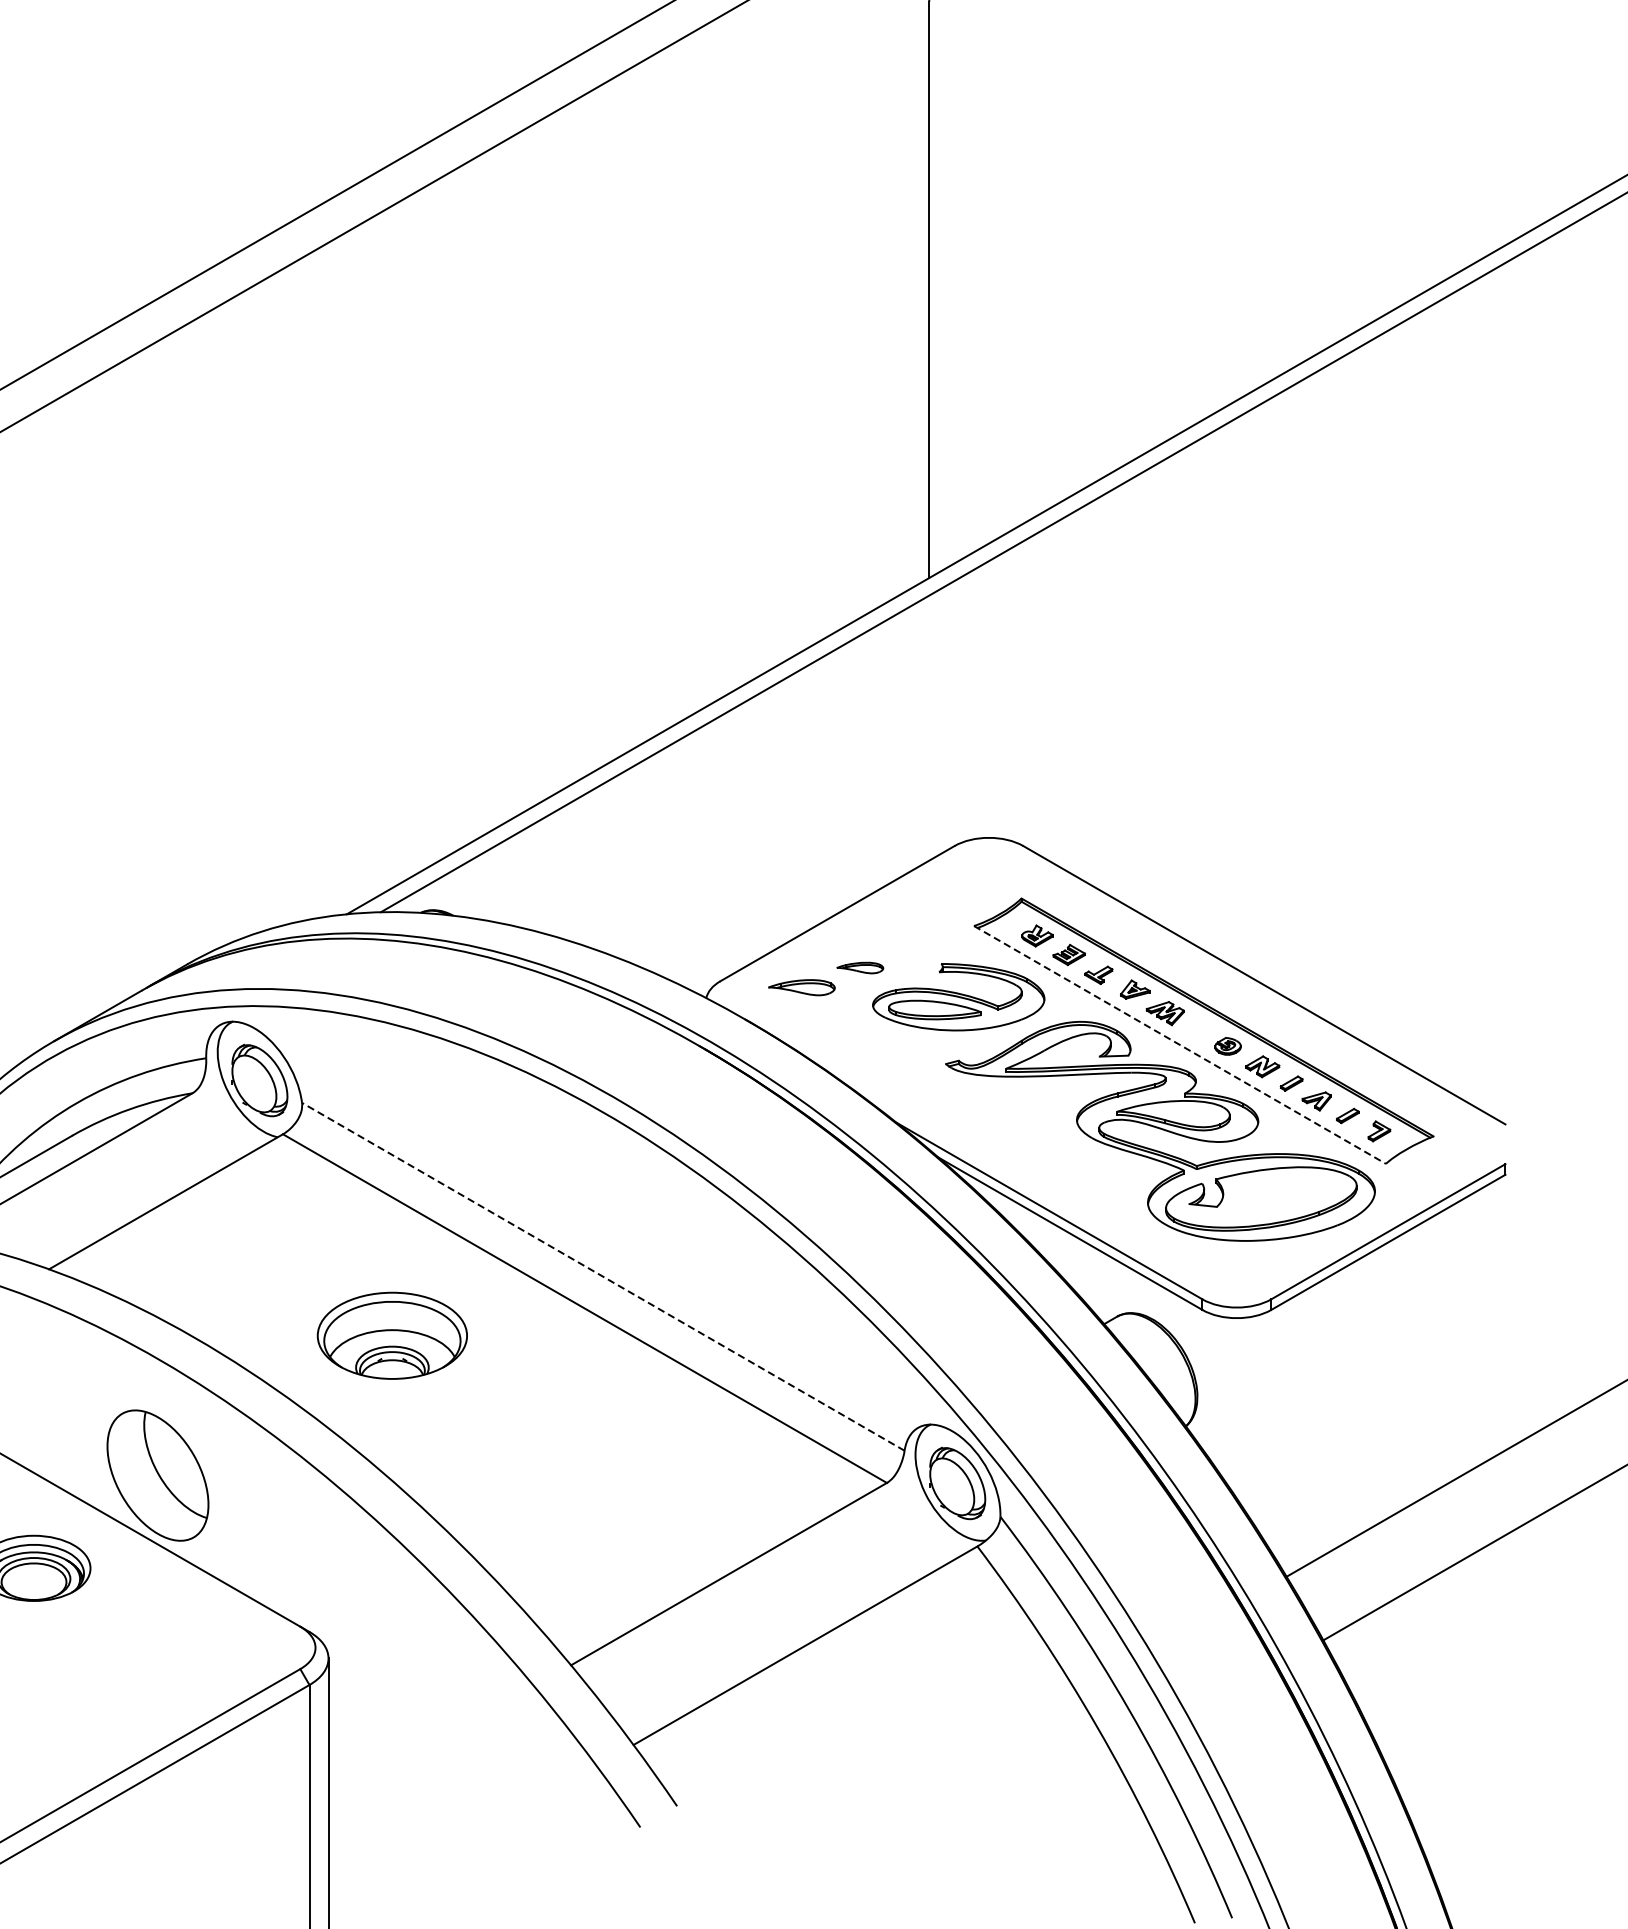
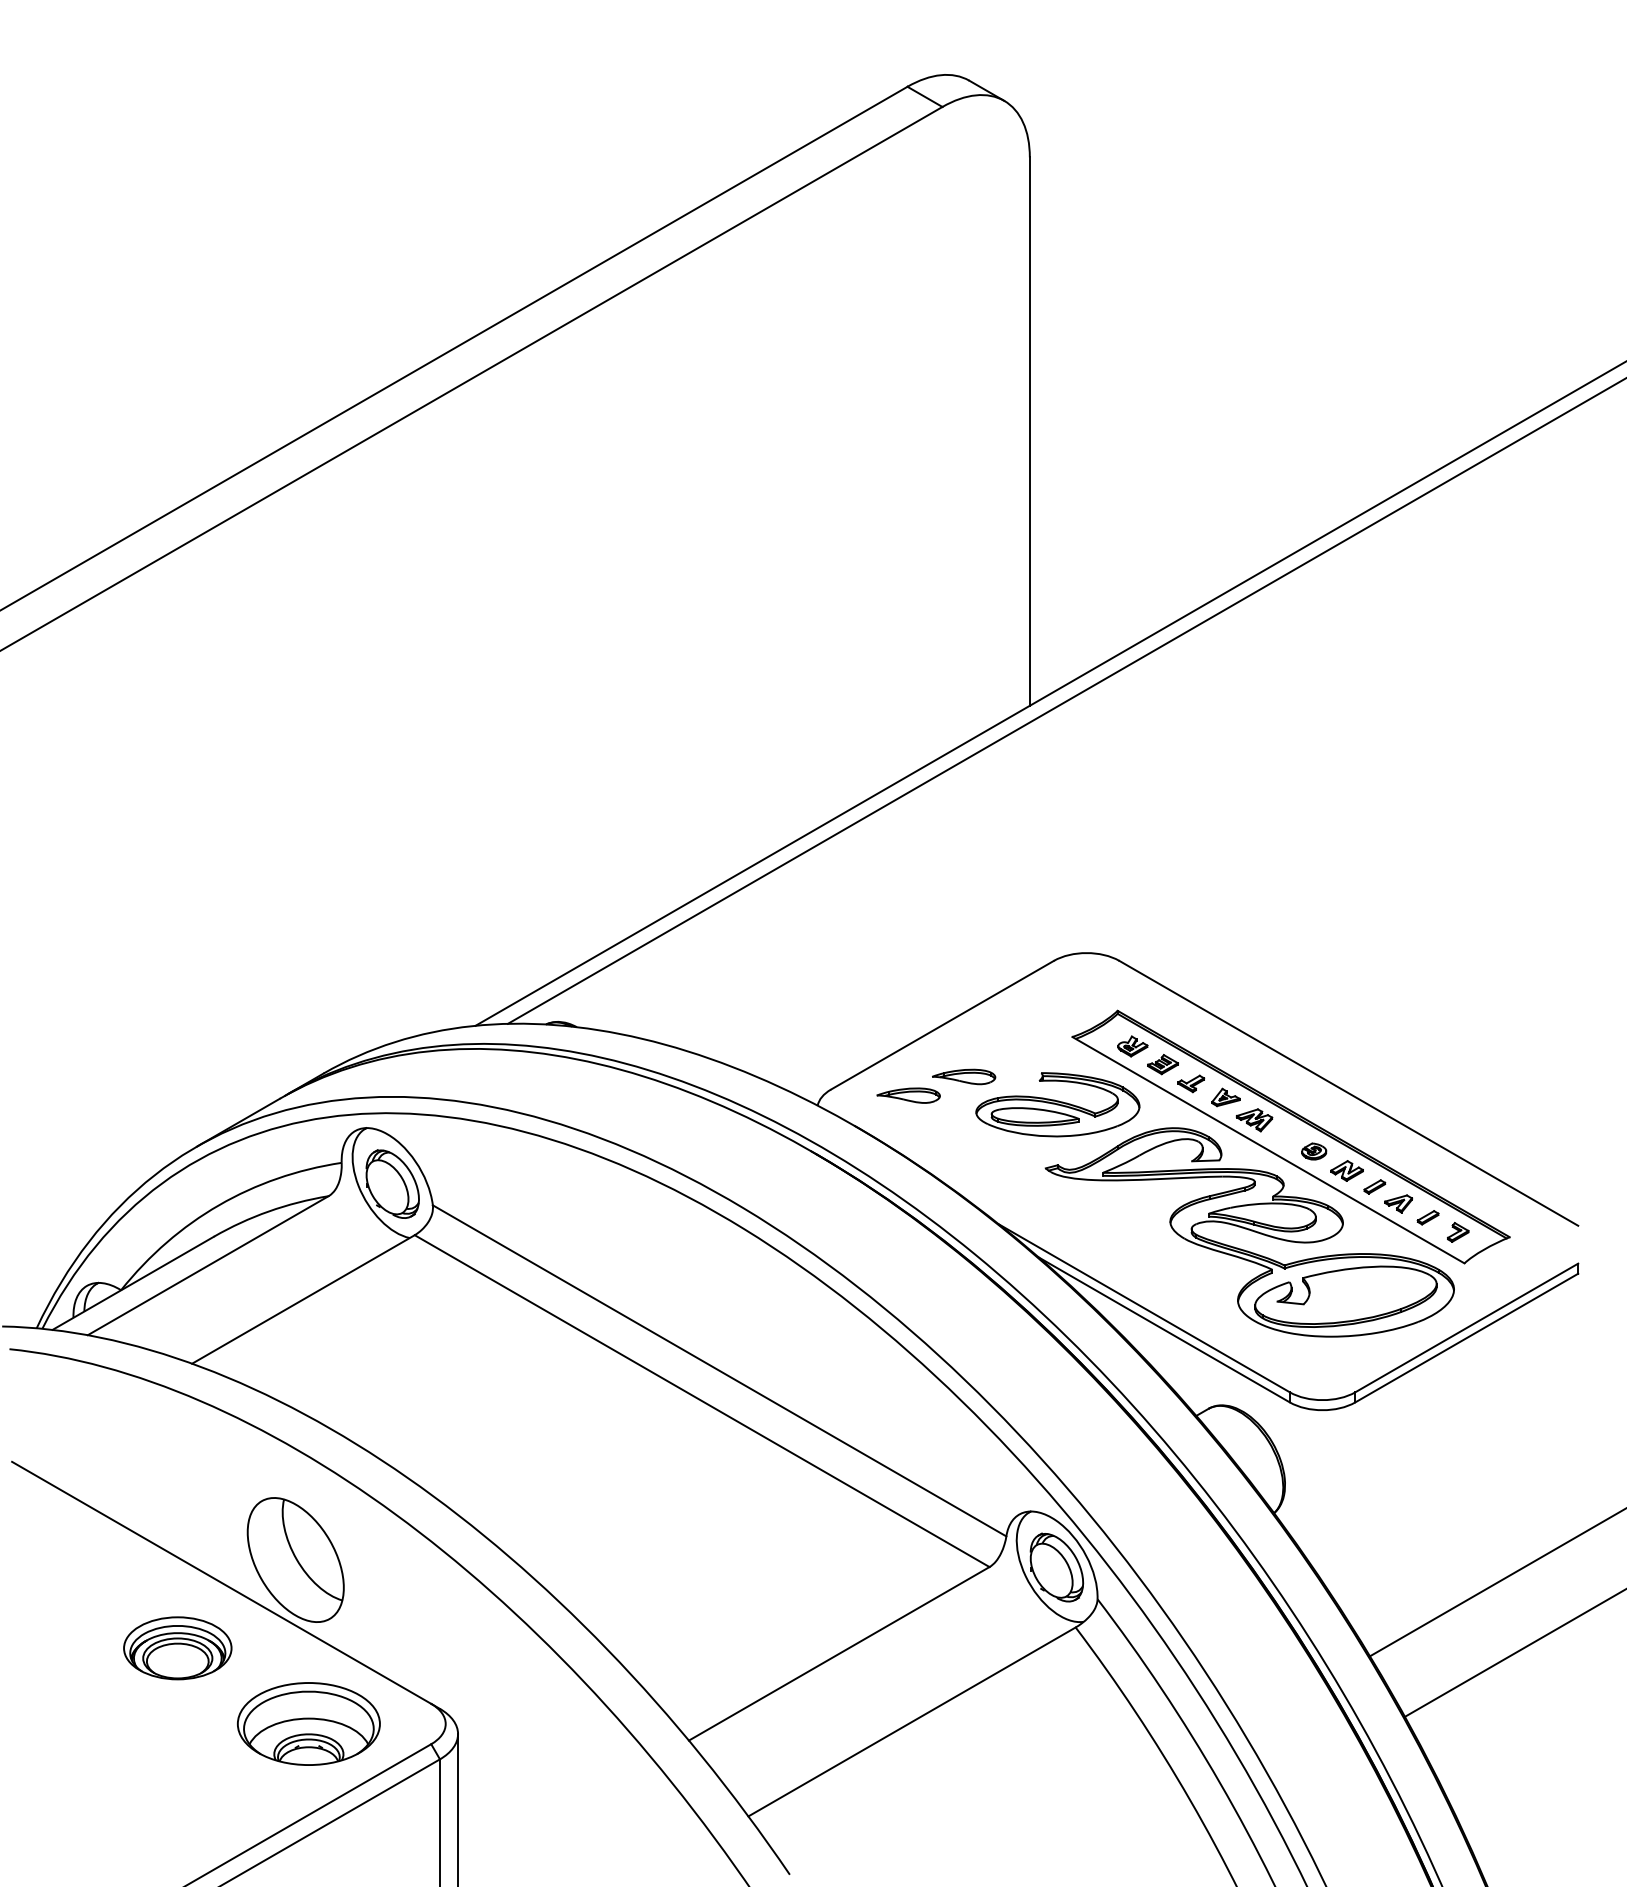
part: (860, 967) -> (964, 1076), size x1.43
line: (1180, 1045) -> (1268, 1150), dashed -> solid
line: (603, 1276) -> (719, 1370), dashed -> solid
part: (392, 1335) -> (308, 1723), moved

